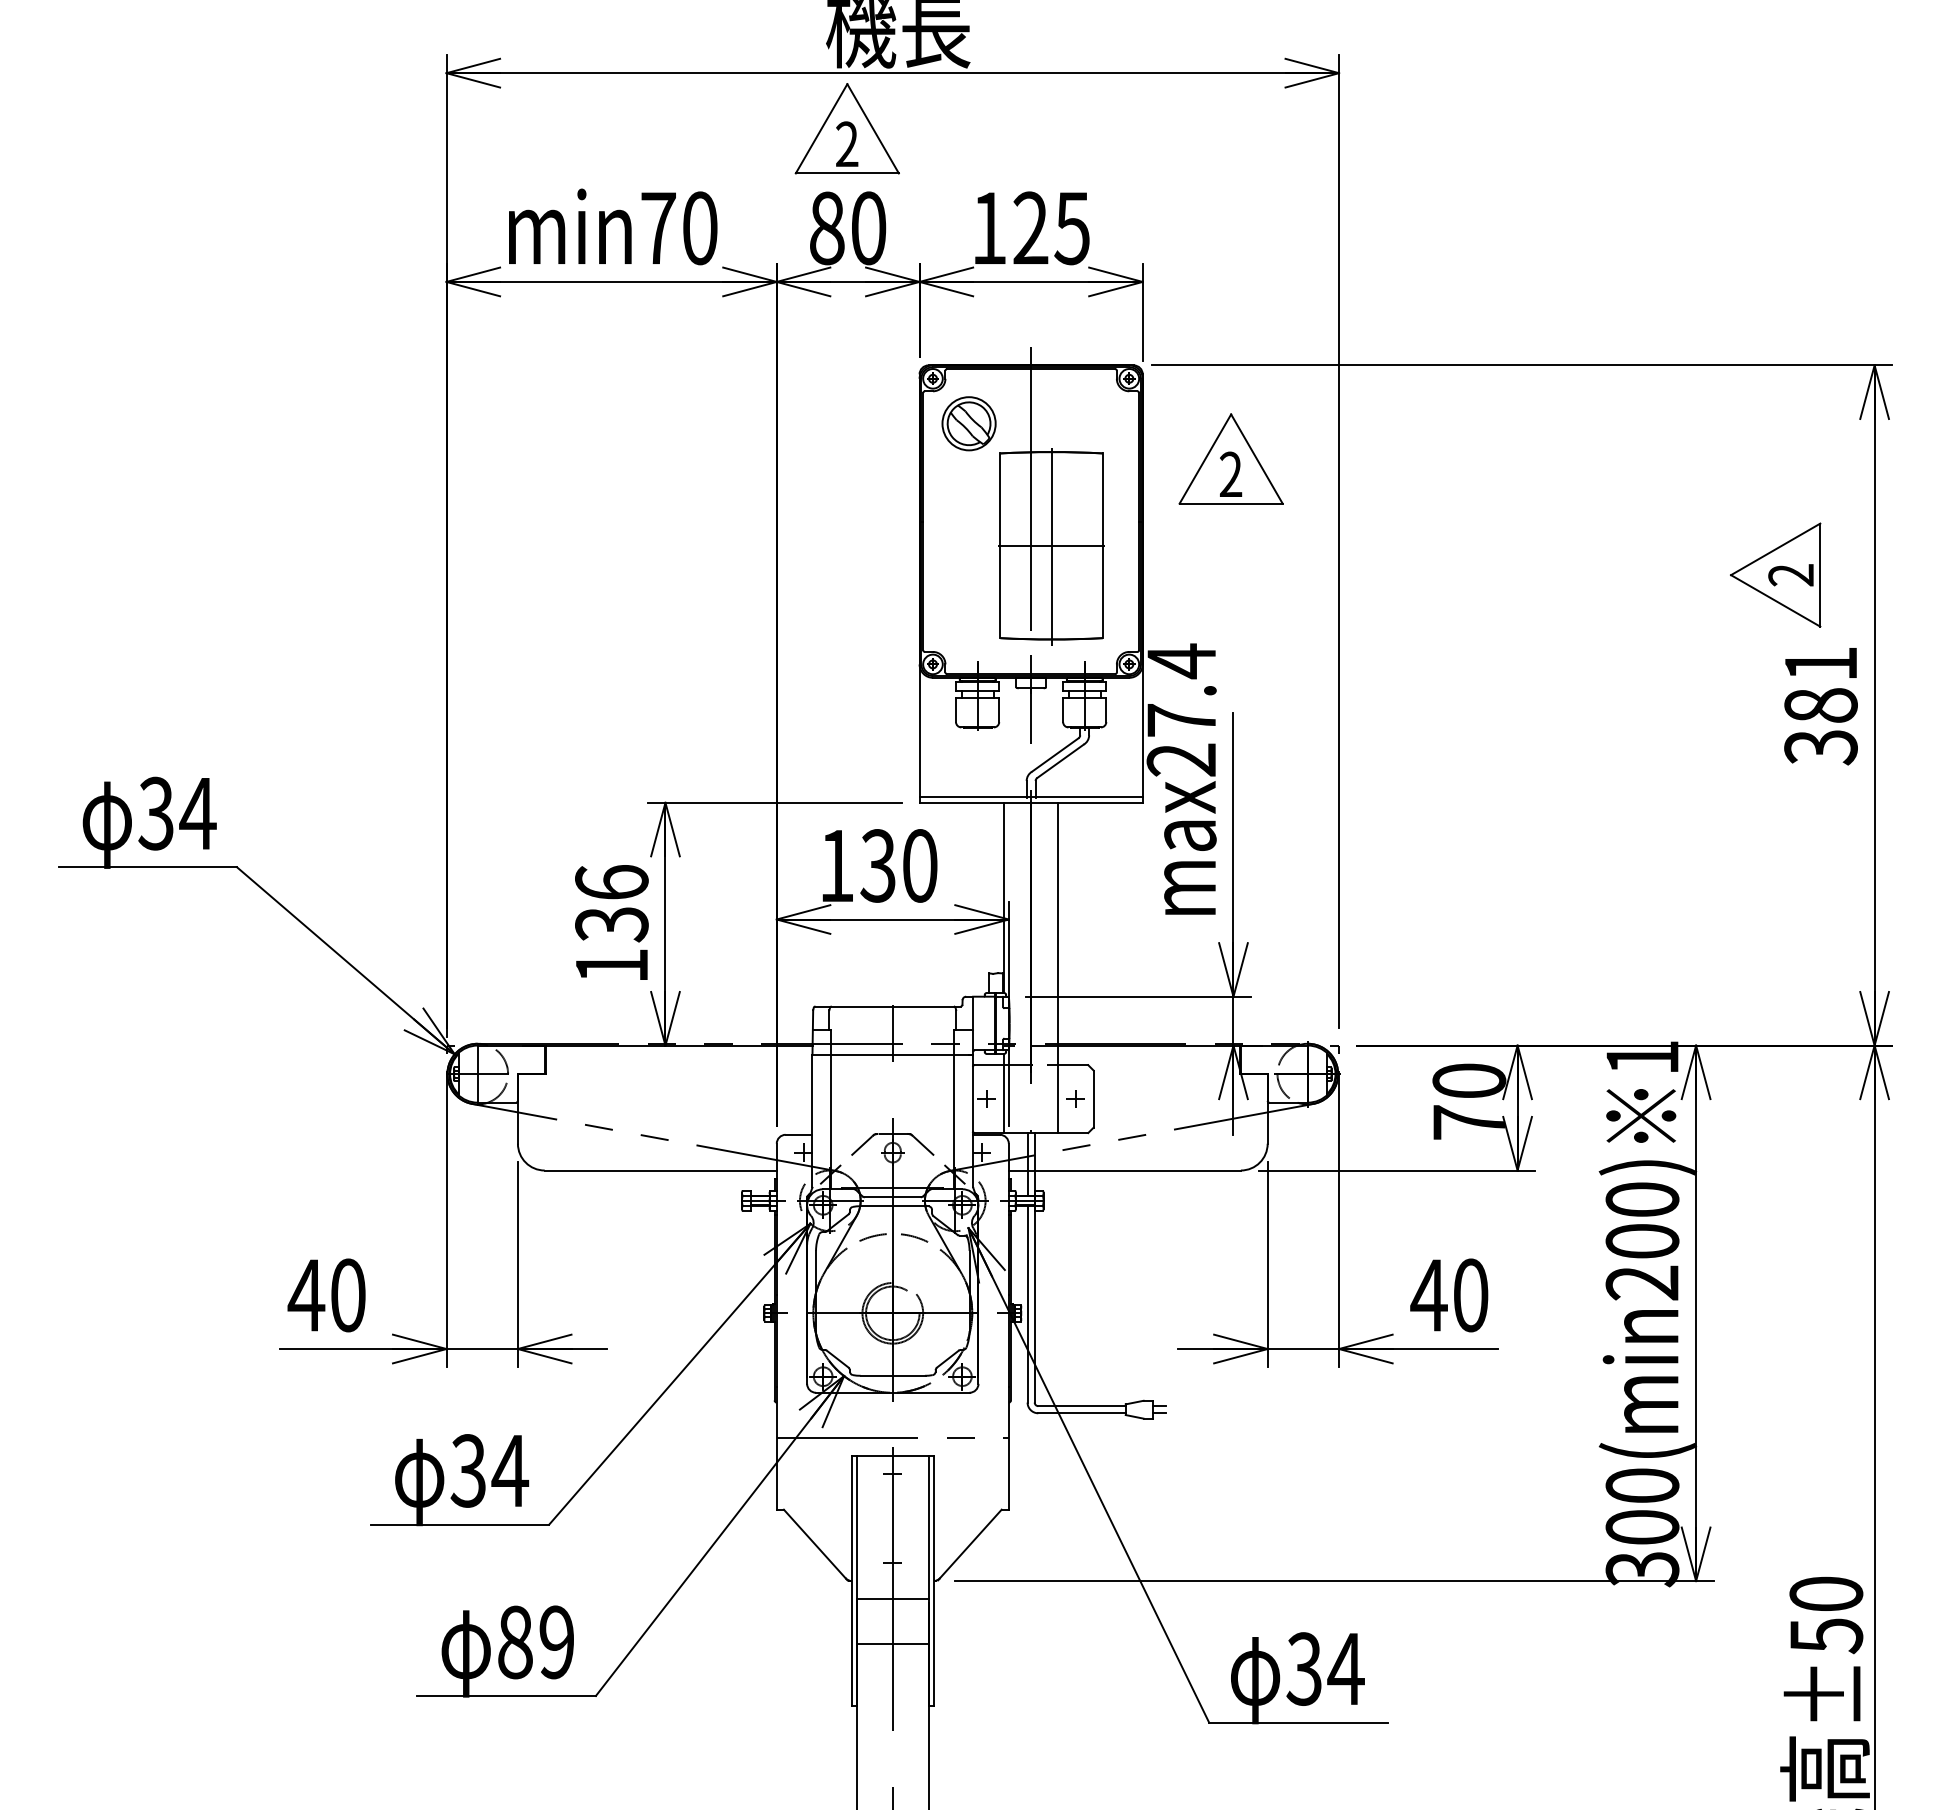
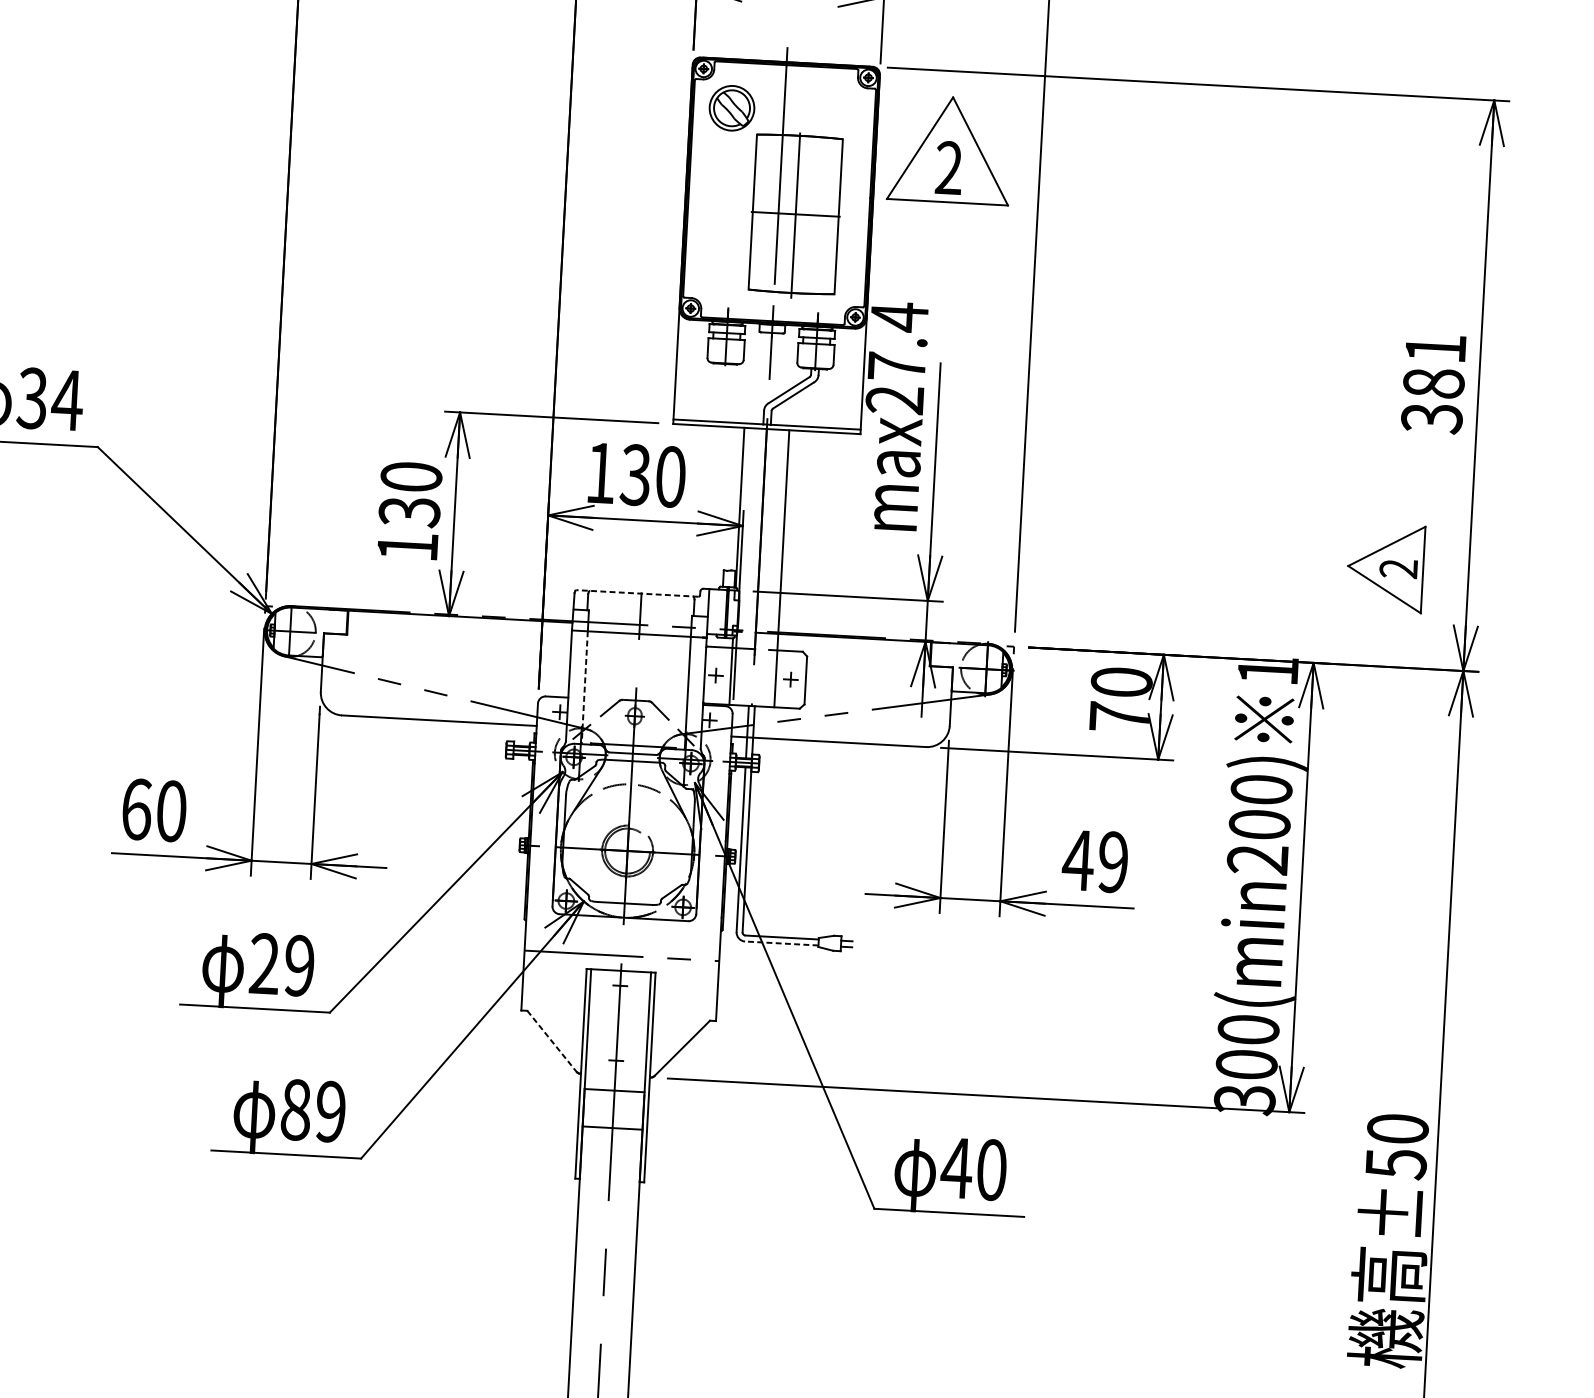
part: (1230, 458) -> (949, 149), size x1.4
part: (1775, 574) -> (1385, 567), moved
text: (611, 882) -> (411, 476), 136 -> 130
line: (888, 1006) -> (637, 593), solid -> dashed
line: (831, 1122) -> (584, 688), solid -> dashed
text: (306, 1295) -> (136, 809), 40 -> 60
text: (1470, 1295) -> (1113, 862), 40 -> 49
line: (1082, 1413) -> (782, 943), solid -> dashed
text: (489, 1470) -> (282, 964), 34 -> 29
line: (815, 1544) -> (552, 1041), solid -> dashed
text: (1324, 1668) -> (973, 1168), 34 -> 40

